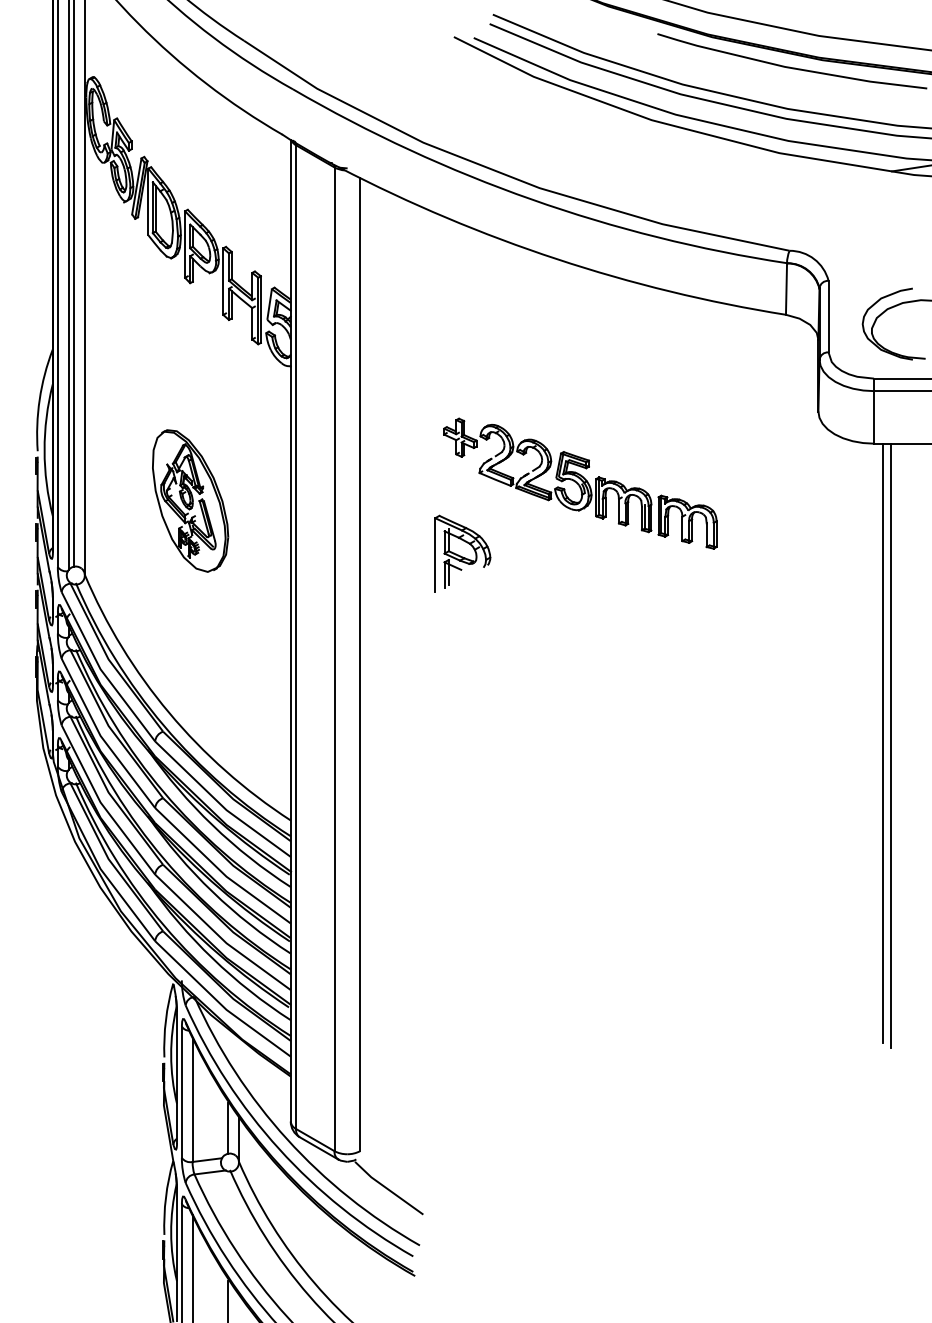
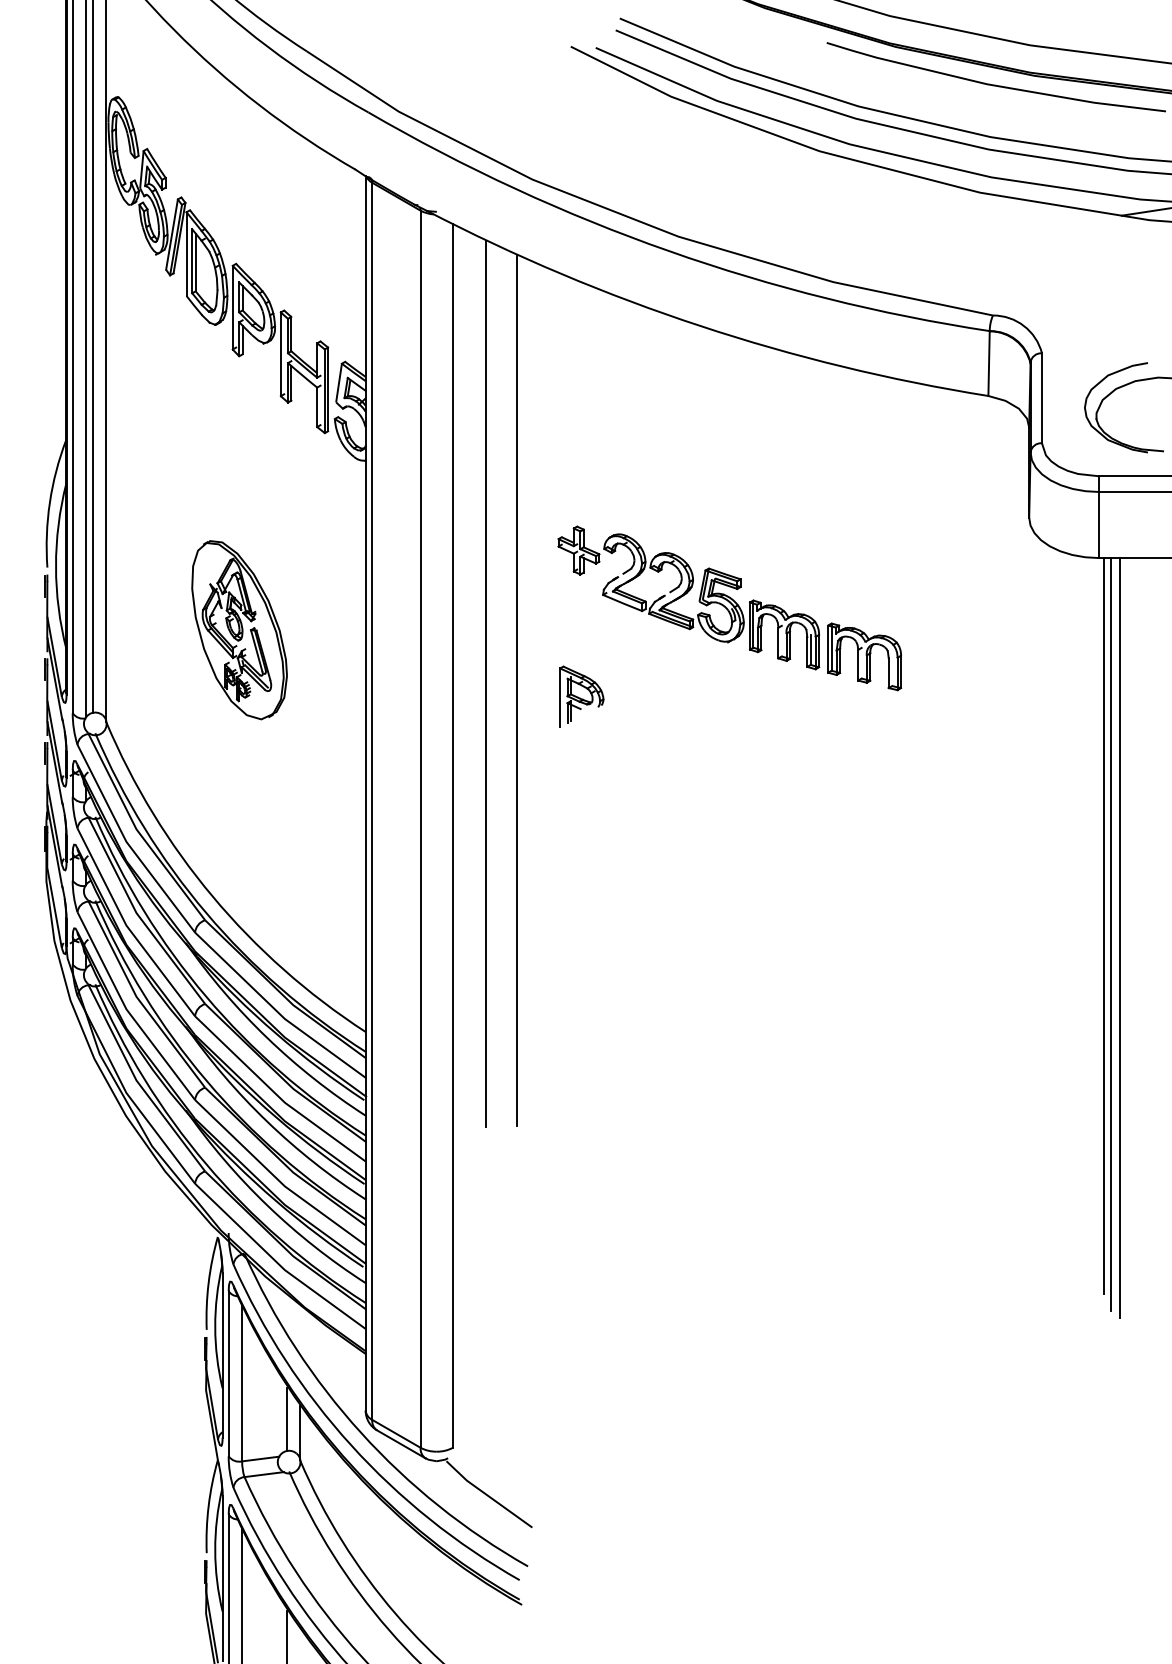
line: (386, 543) -> (486, 683), added
line: (411, 549) -> (517, 691), added
part: (462, 553) -> (581, 696), size x0.62
line: (877, 735) -> (1103, 925), added

